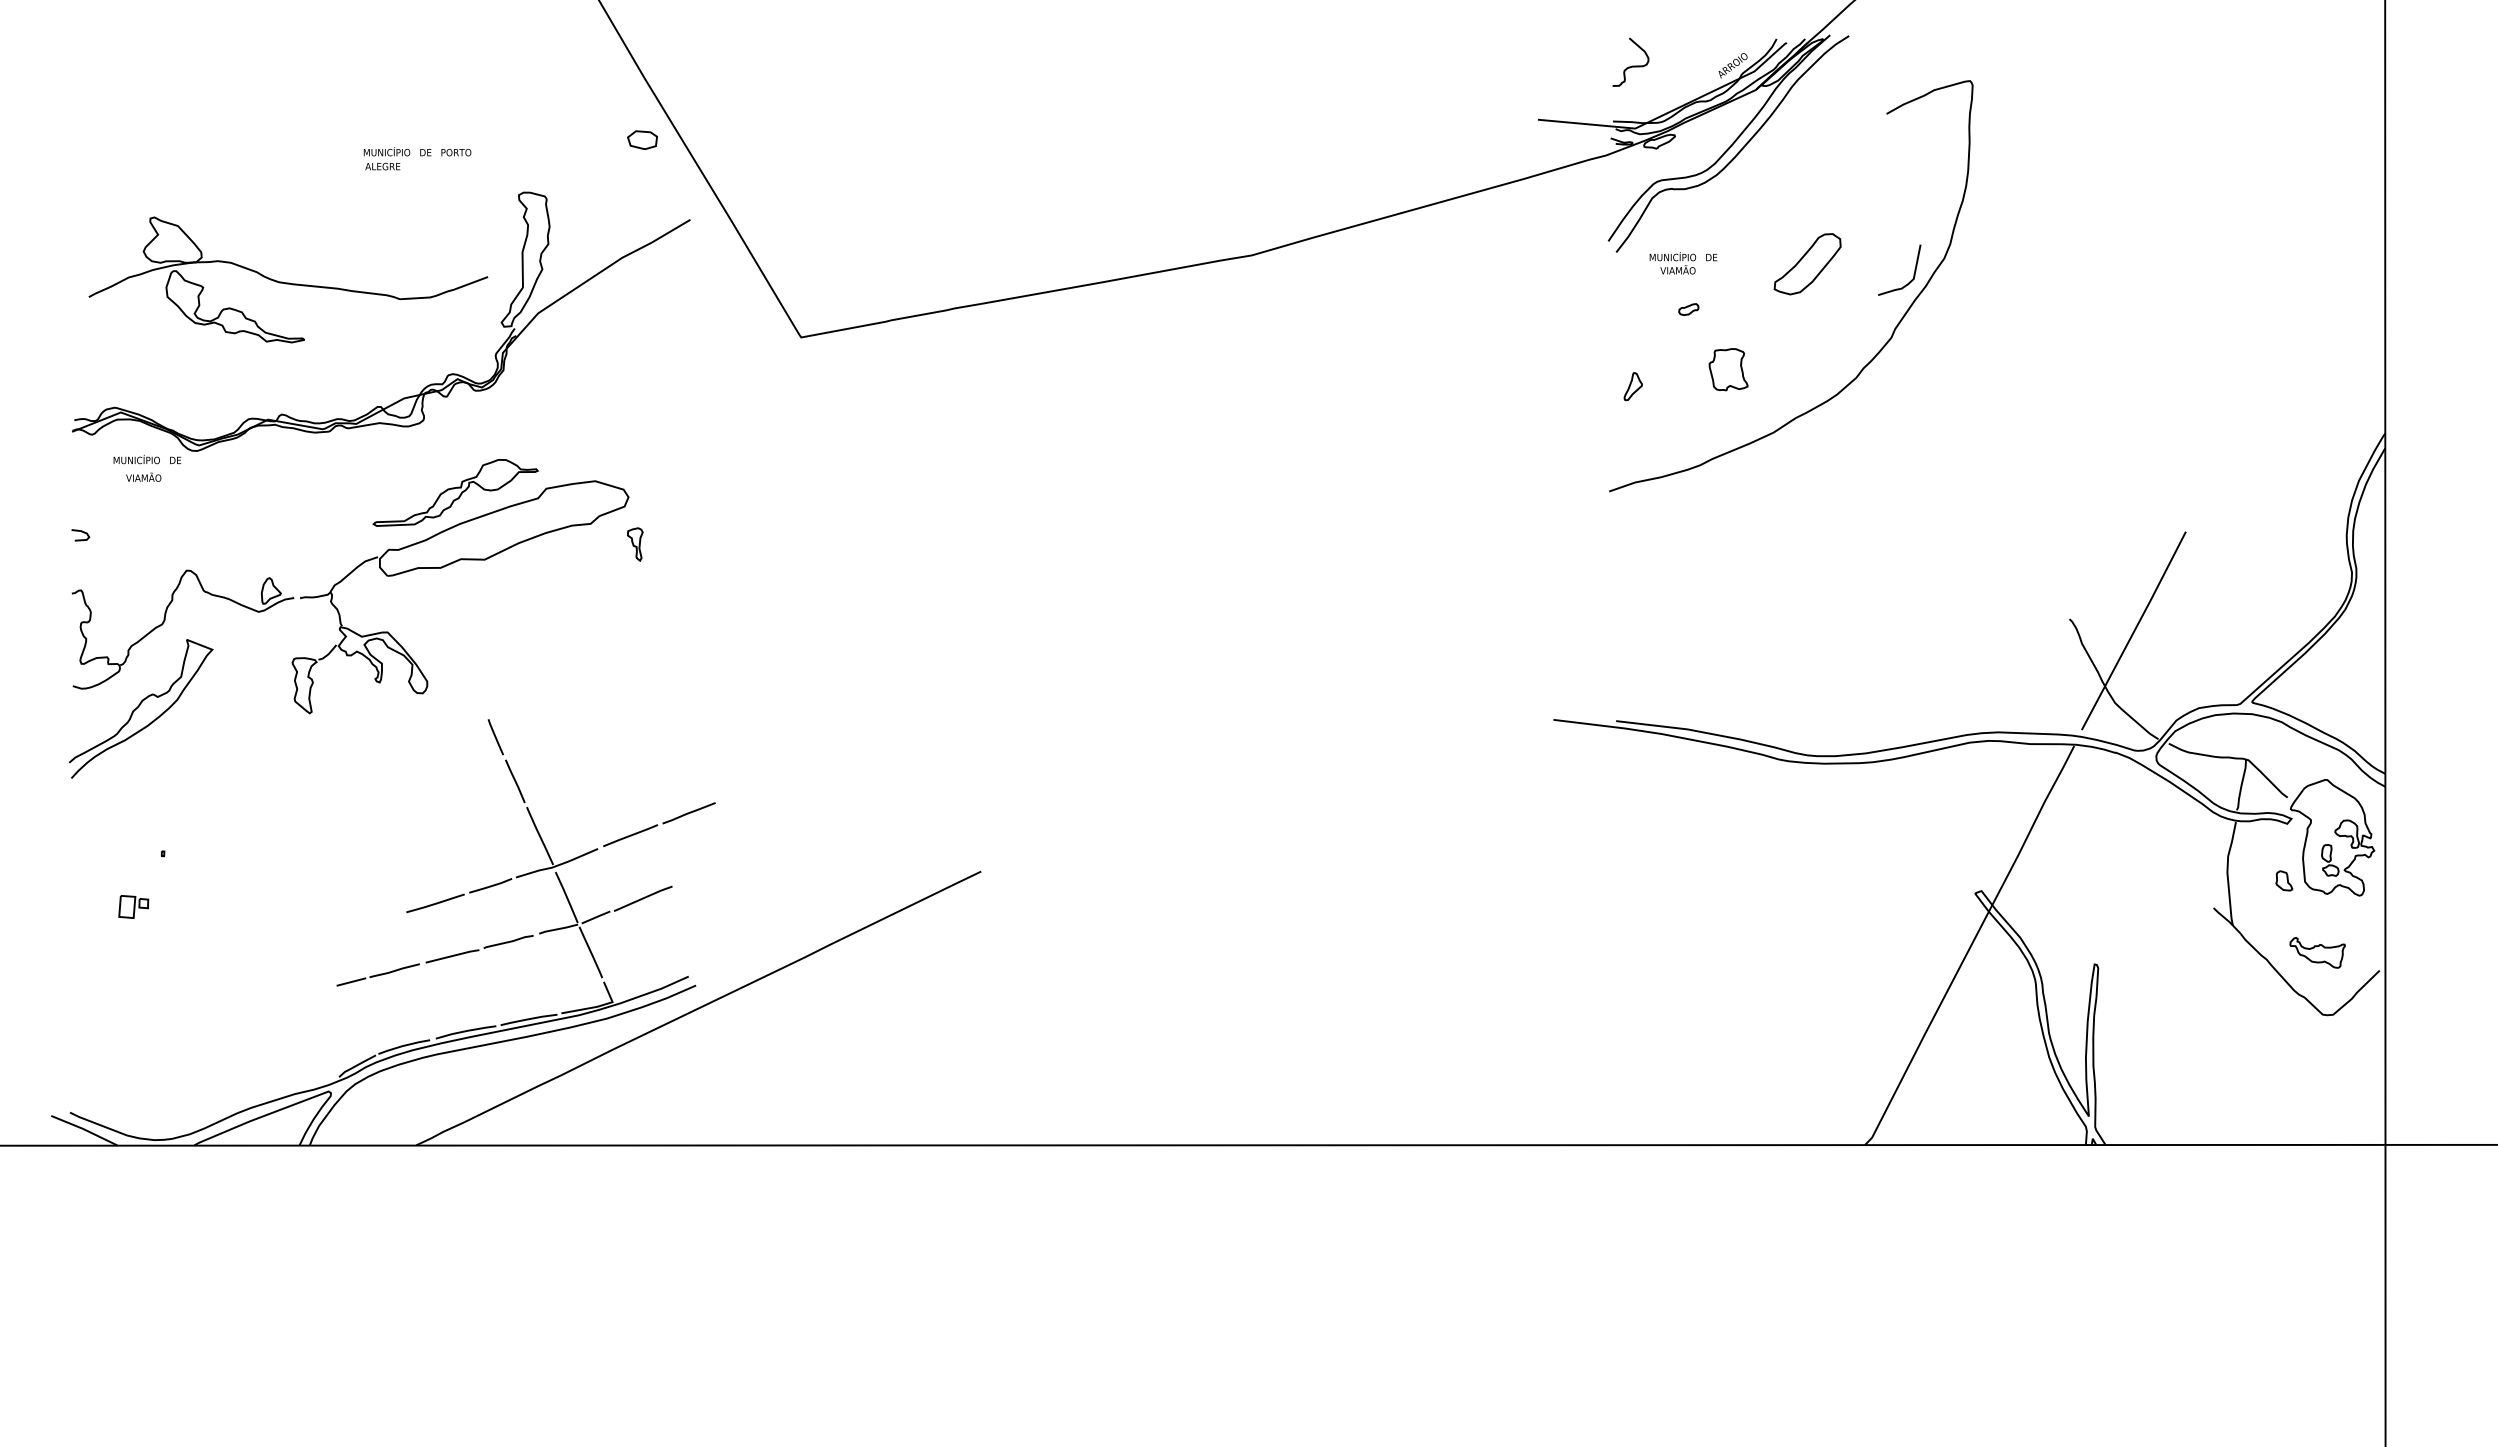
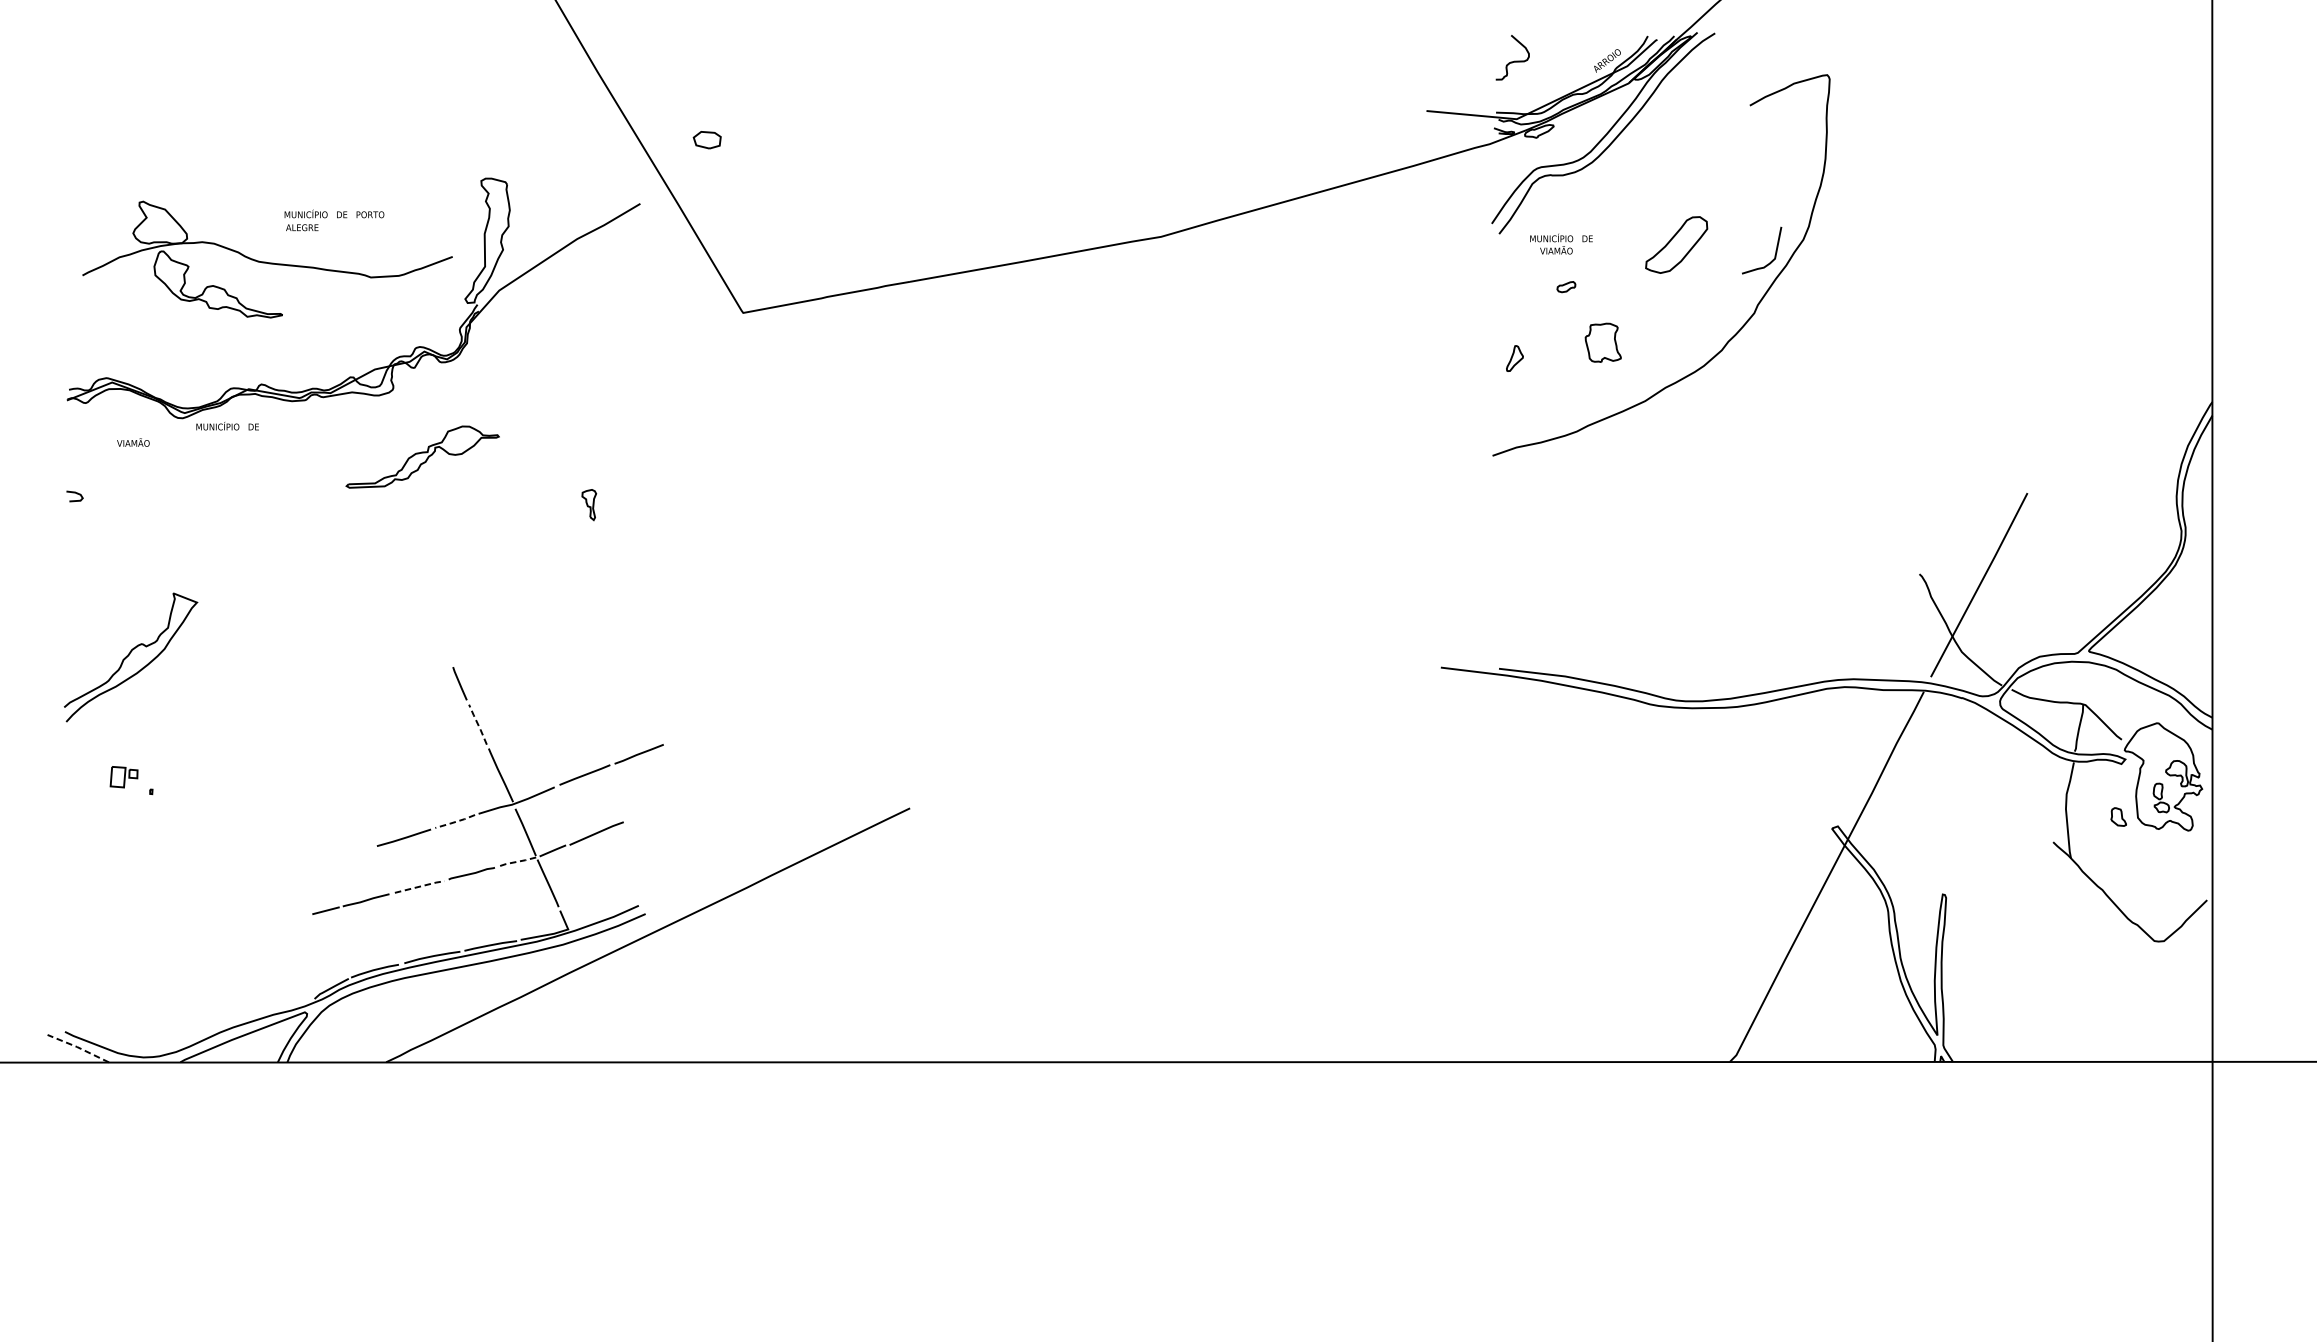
part: (642, 139) -> (707, 139), moved
text: (417, 158) -> (334, 220), moved
text: (147, 459) -> (227, 426), moved
part: (338, 609) -> (314, 565), removed
line: (515, 780) -> (478, 723), solid -> dashed
line: (490, 886) -> (454, 822), solid -> dashed
part: (133, 906) -> (123, 776), moved
line: (559, 928) -> (518, 861), solid -> dashed
part: (2317, 952) -> (2149, 883), removed
line: (453, 955) -> (420, 886), solid -> dashed
line: (83, 1129) -> (77, 1047), solid -> dashed

